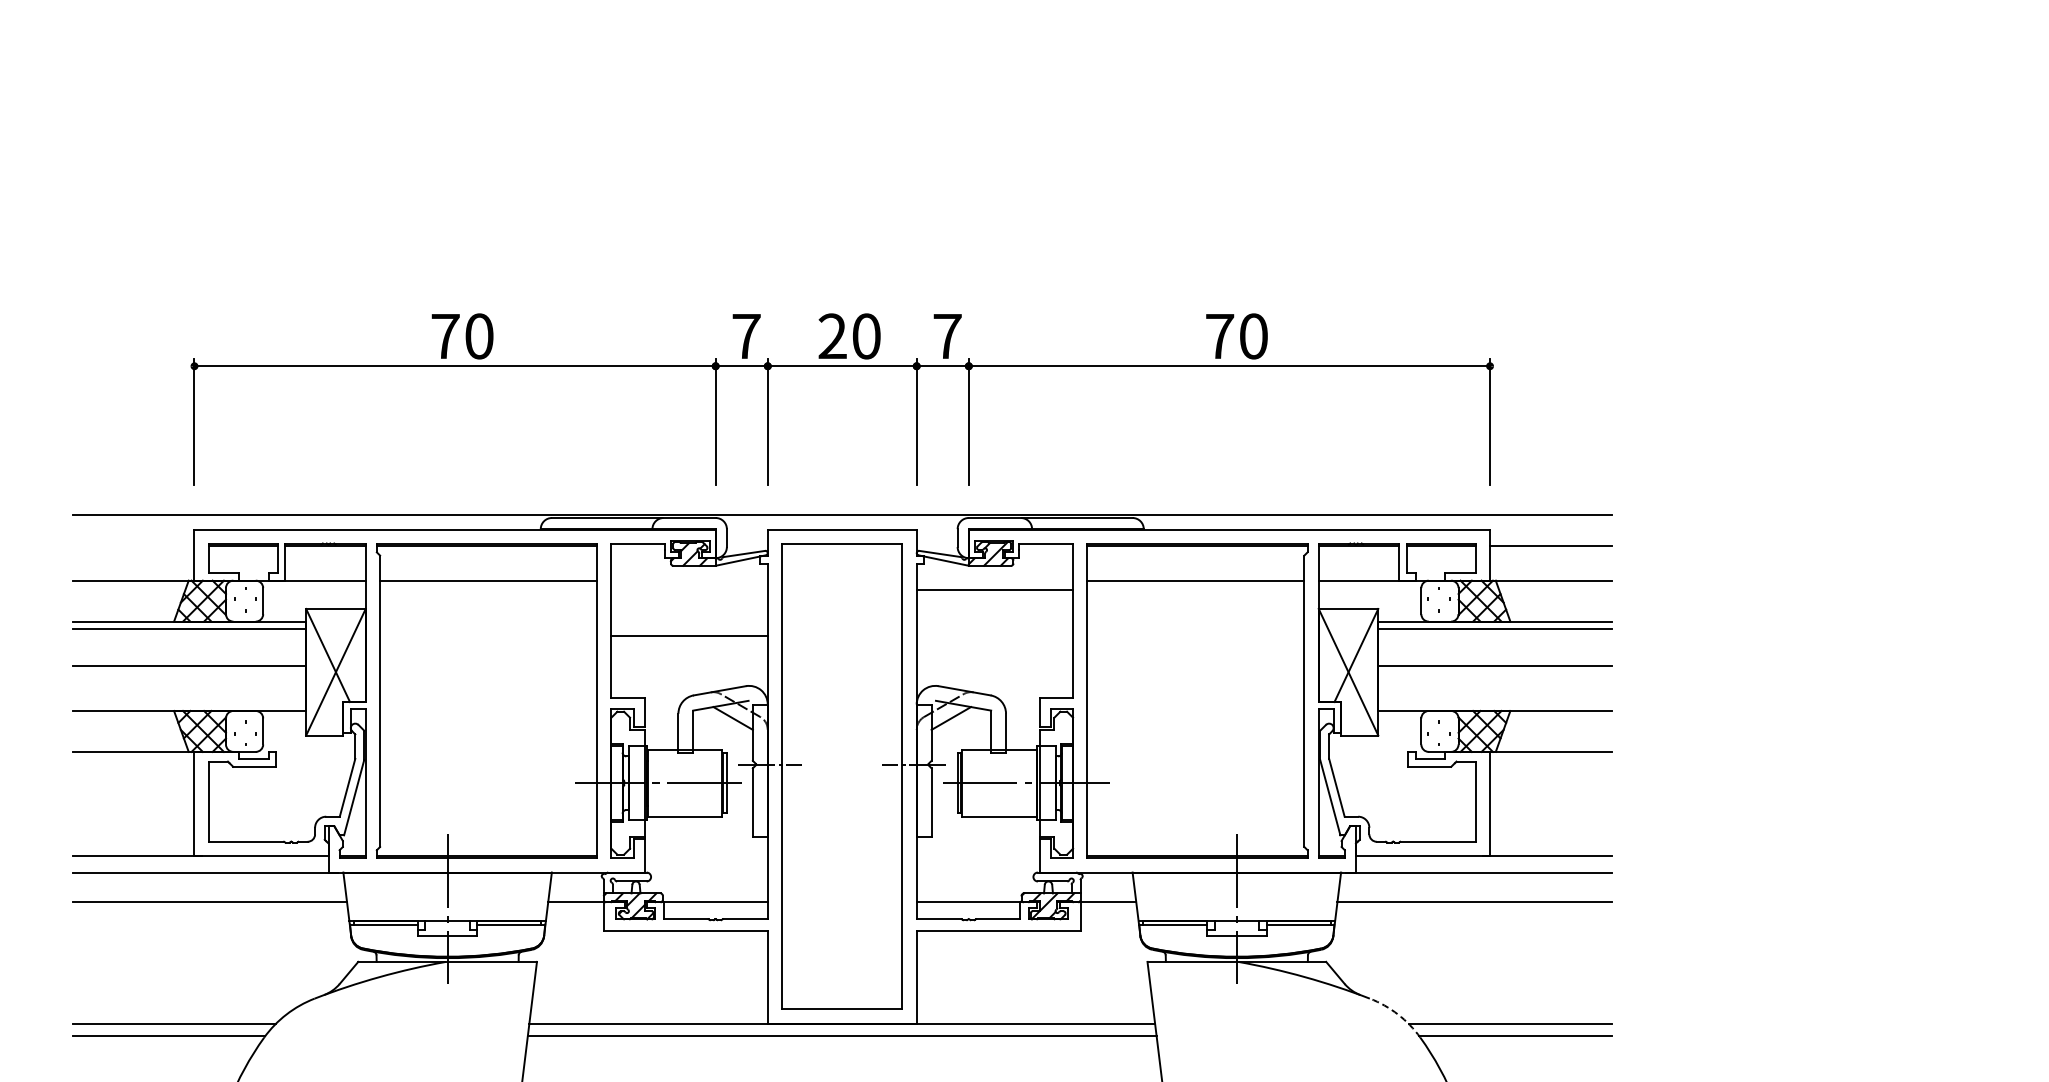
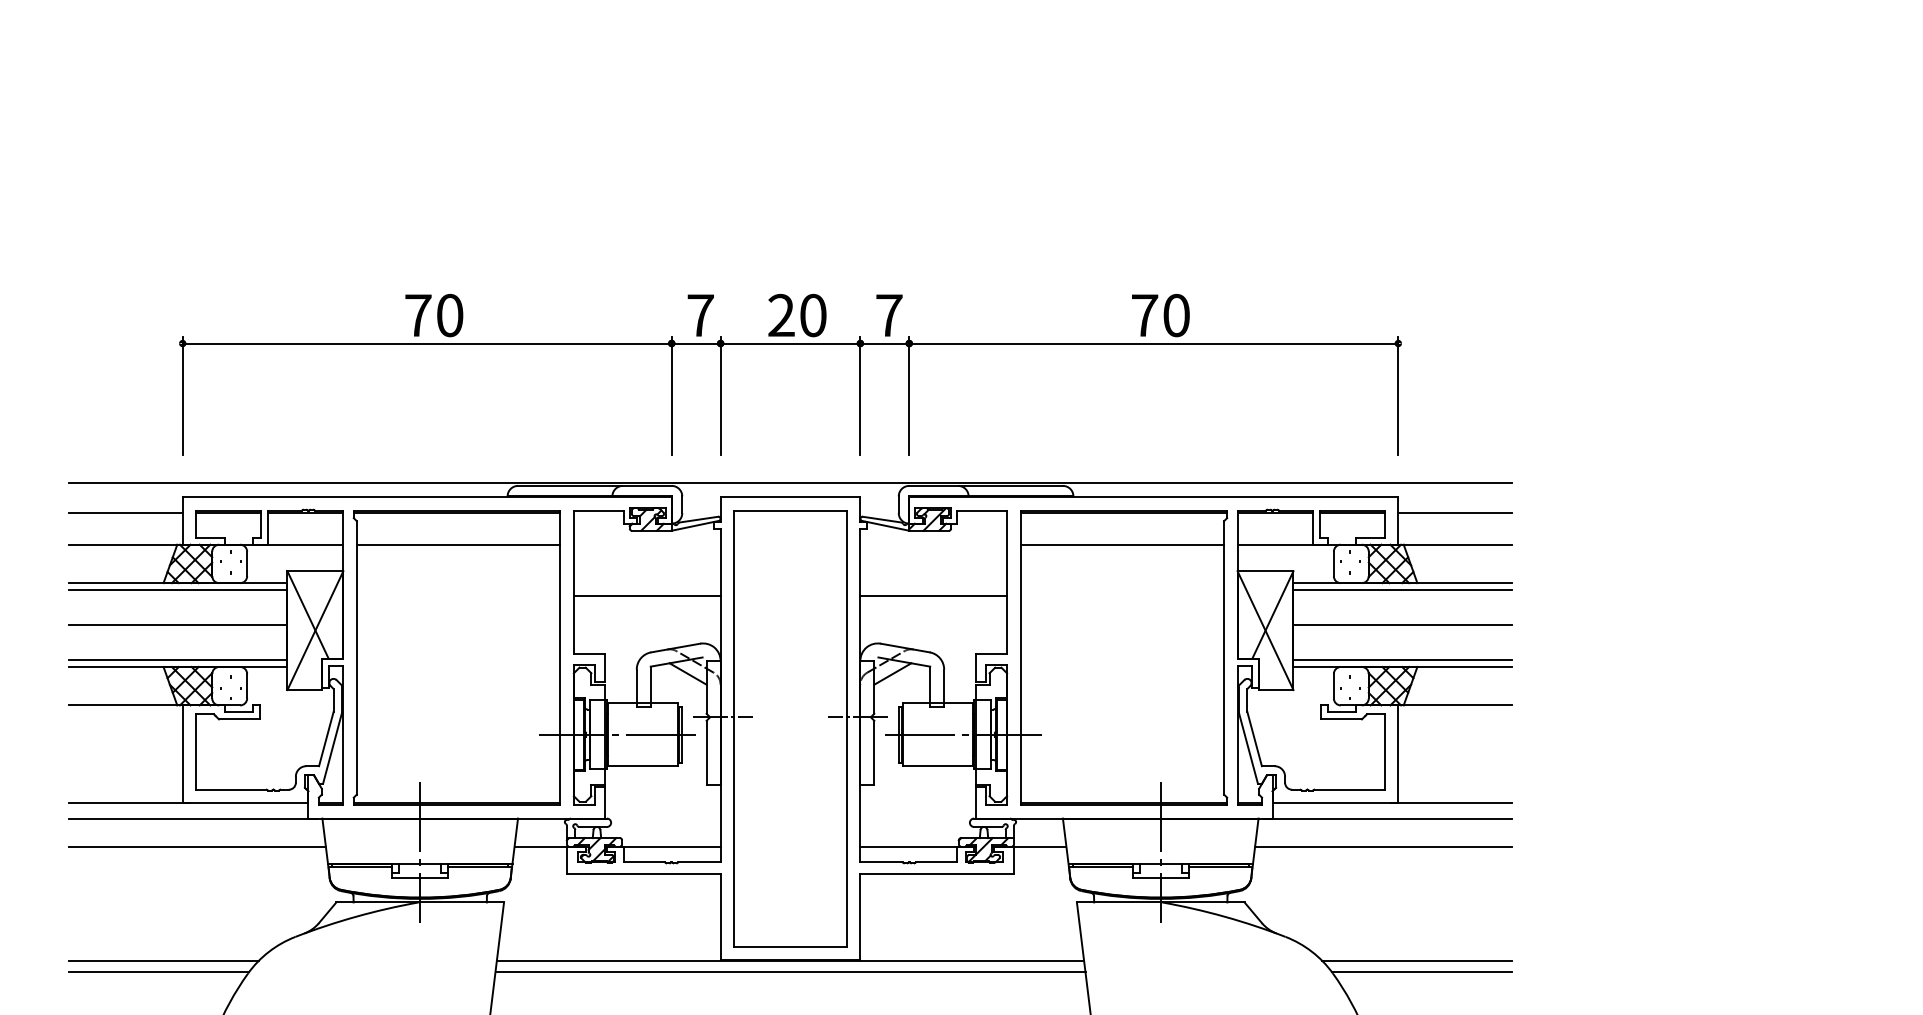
line: (133, 546) -> (125, 512), added
line: (994, 589) -> (933, 596), moved
line: (189, 703) -> (178, 659), added
line: (1494, 703) -> (1402, 659), added
arc: (1398, 1014) -> (1312, 951), dashed -> solid

